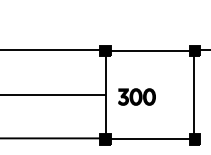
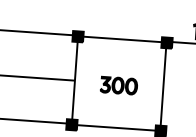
part: (136, 96) -> (118, 85), moved

